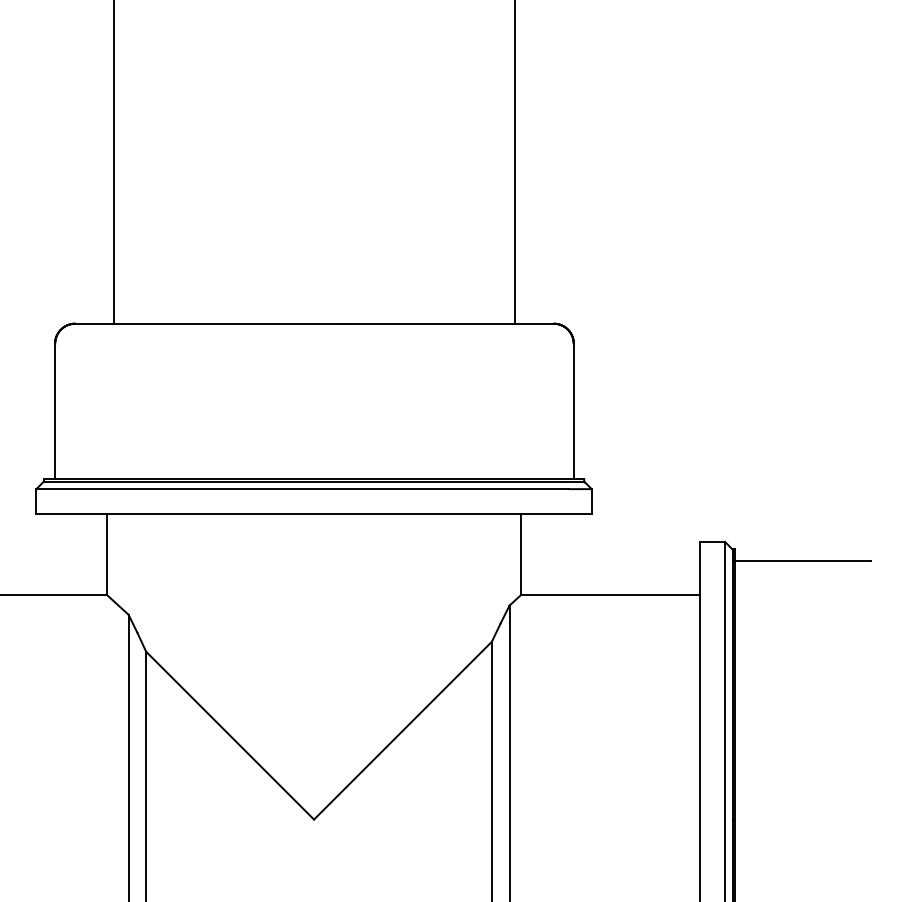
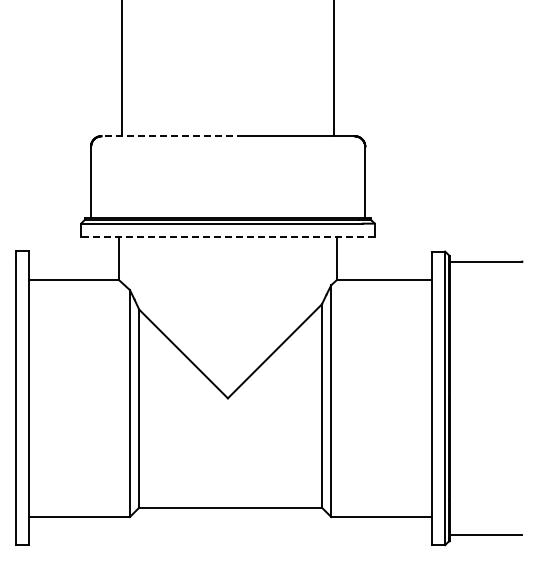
line: (209, 324) -> (172, 136), solid -> dashed
line: (313, 513) -> (227, 236), solid -> dashed

